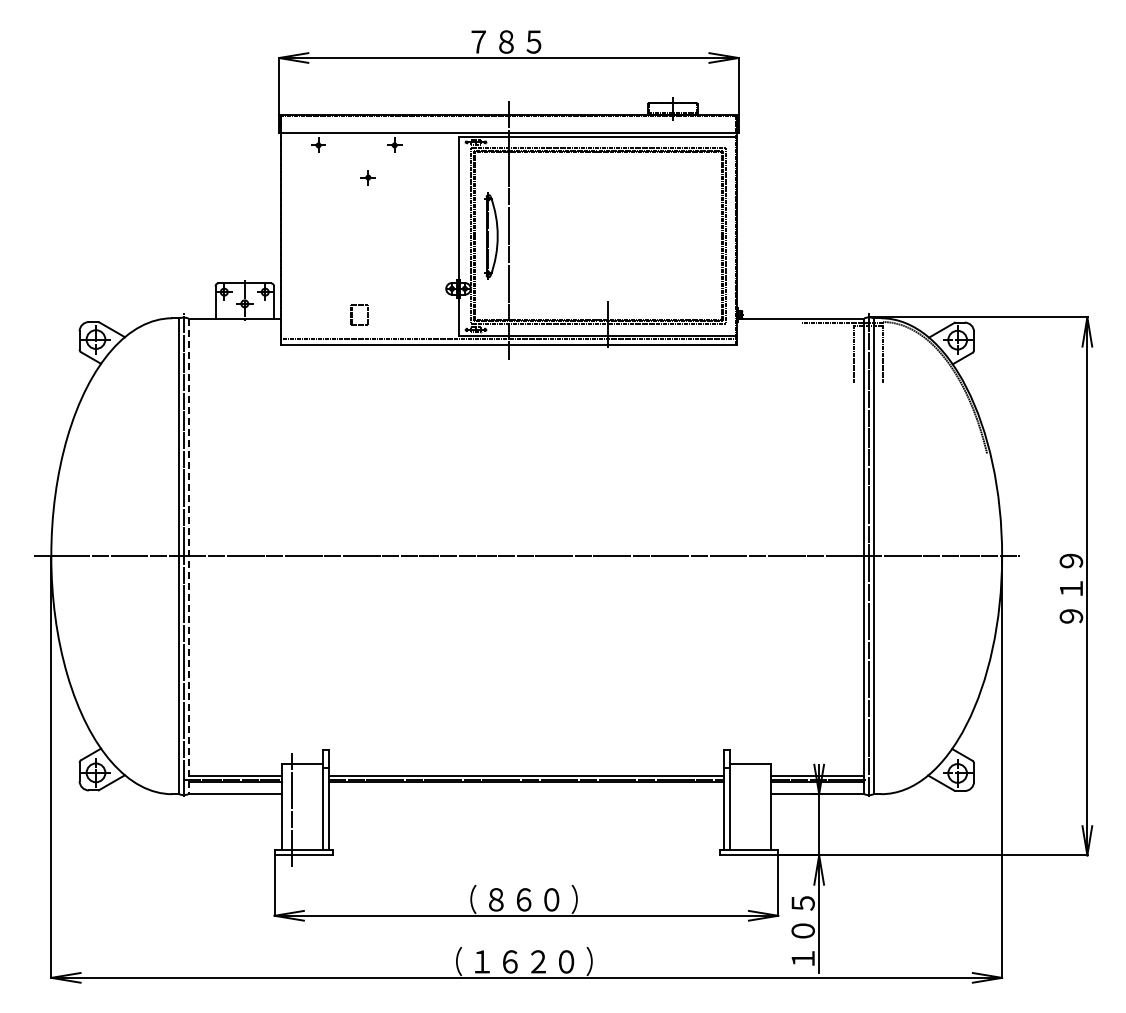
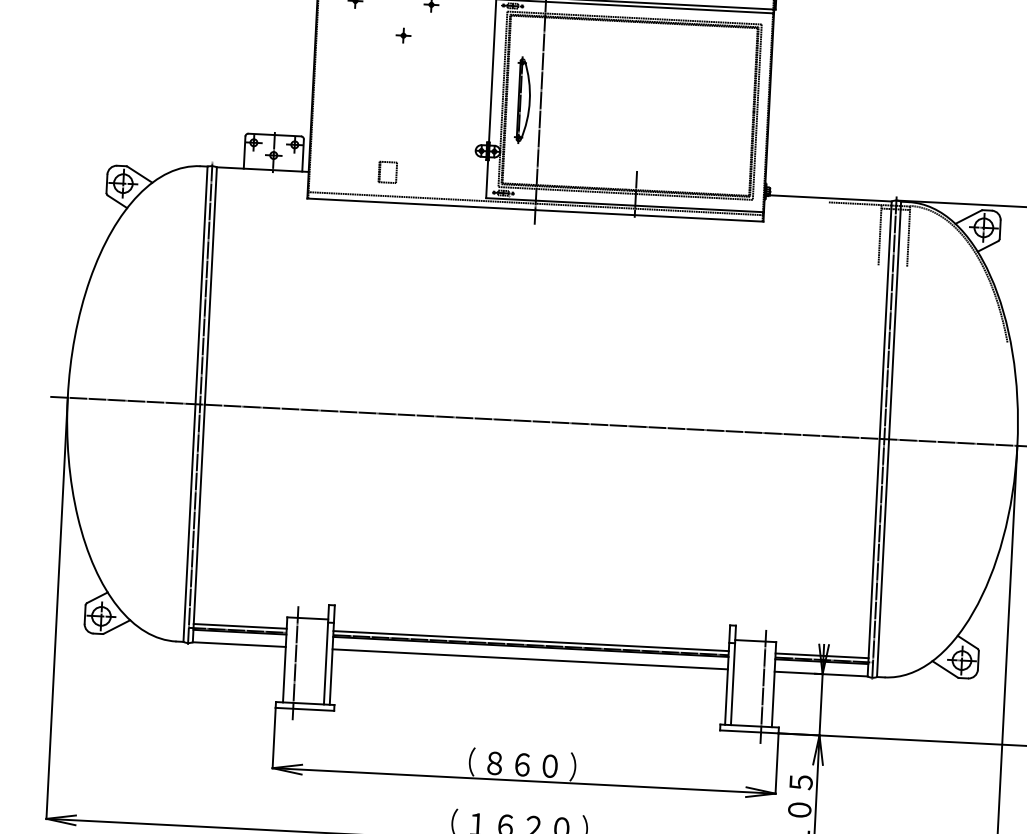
line: (188, 556) -> (204, 404), dashed -> solid
line: (526, 794) -> (530, 659), added
line: (760, 809) -> (763, 686), added

